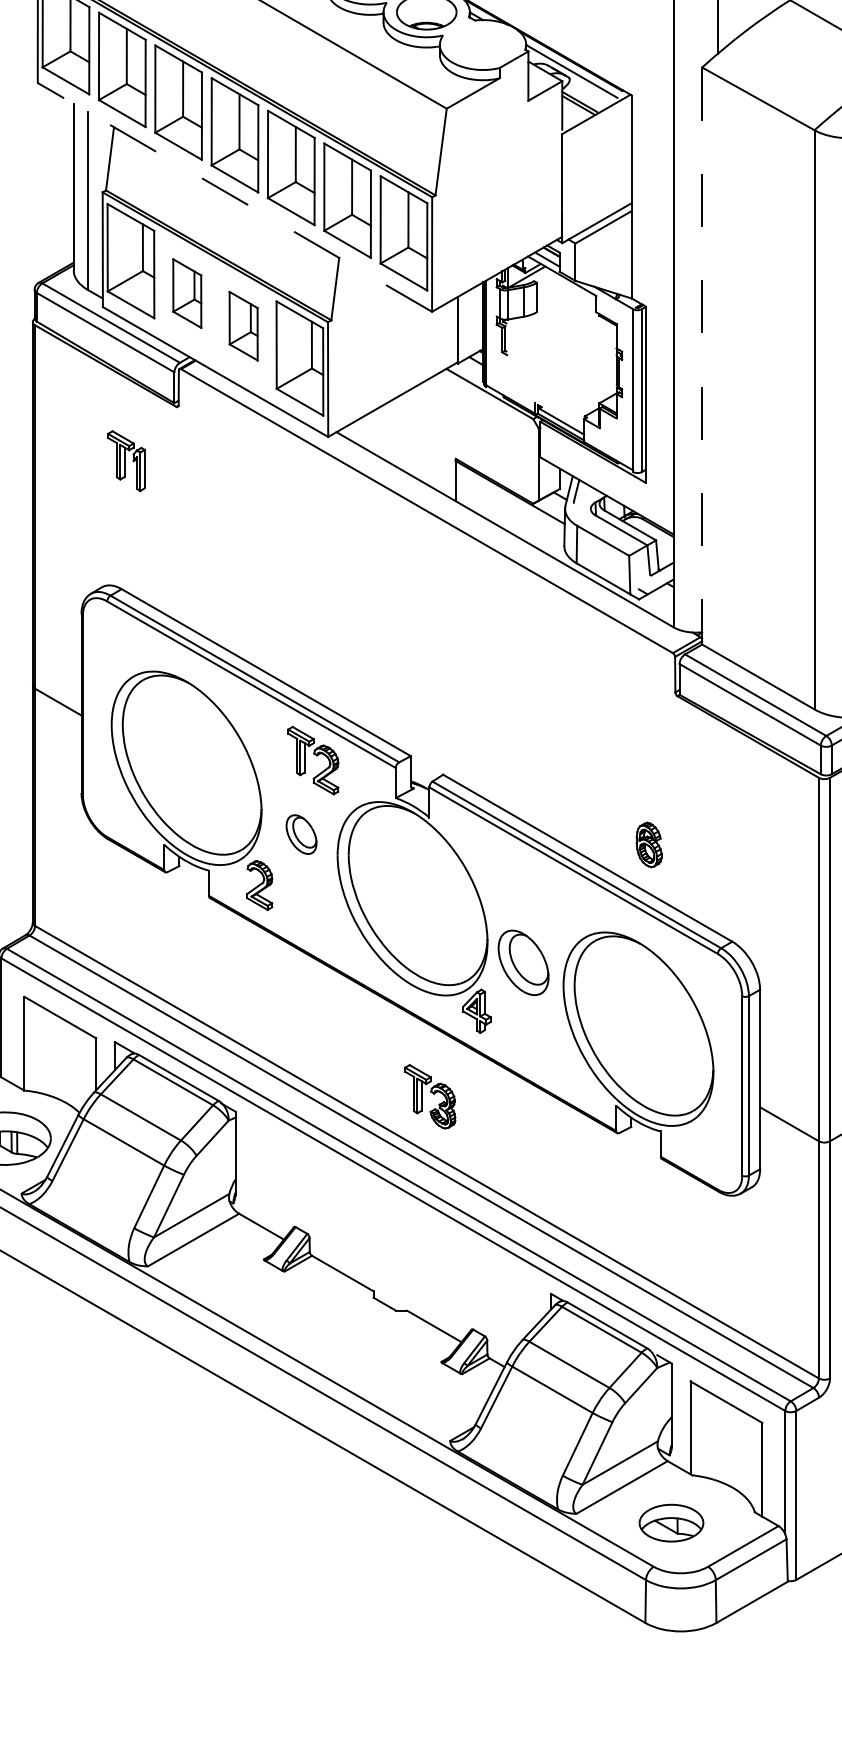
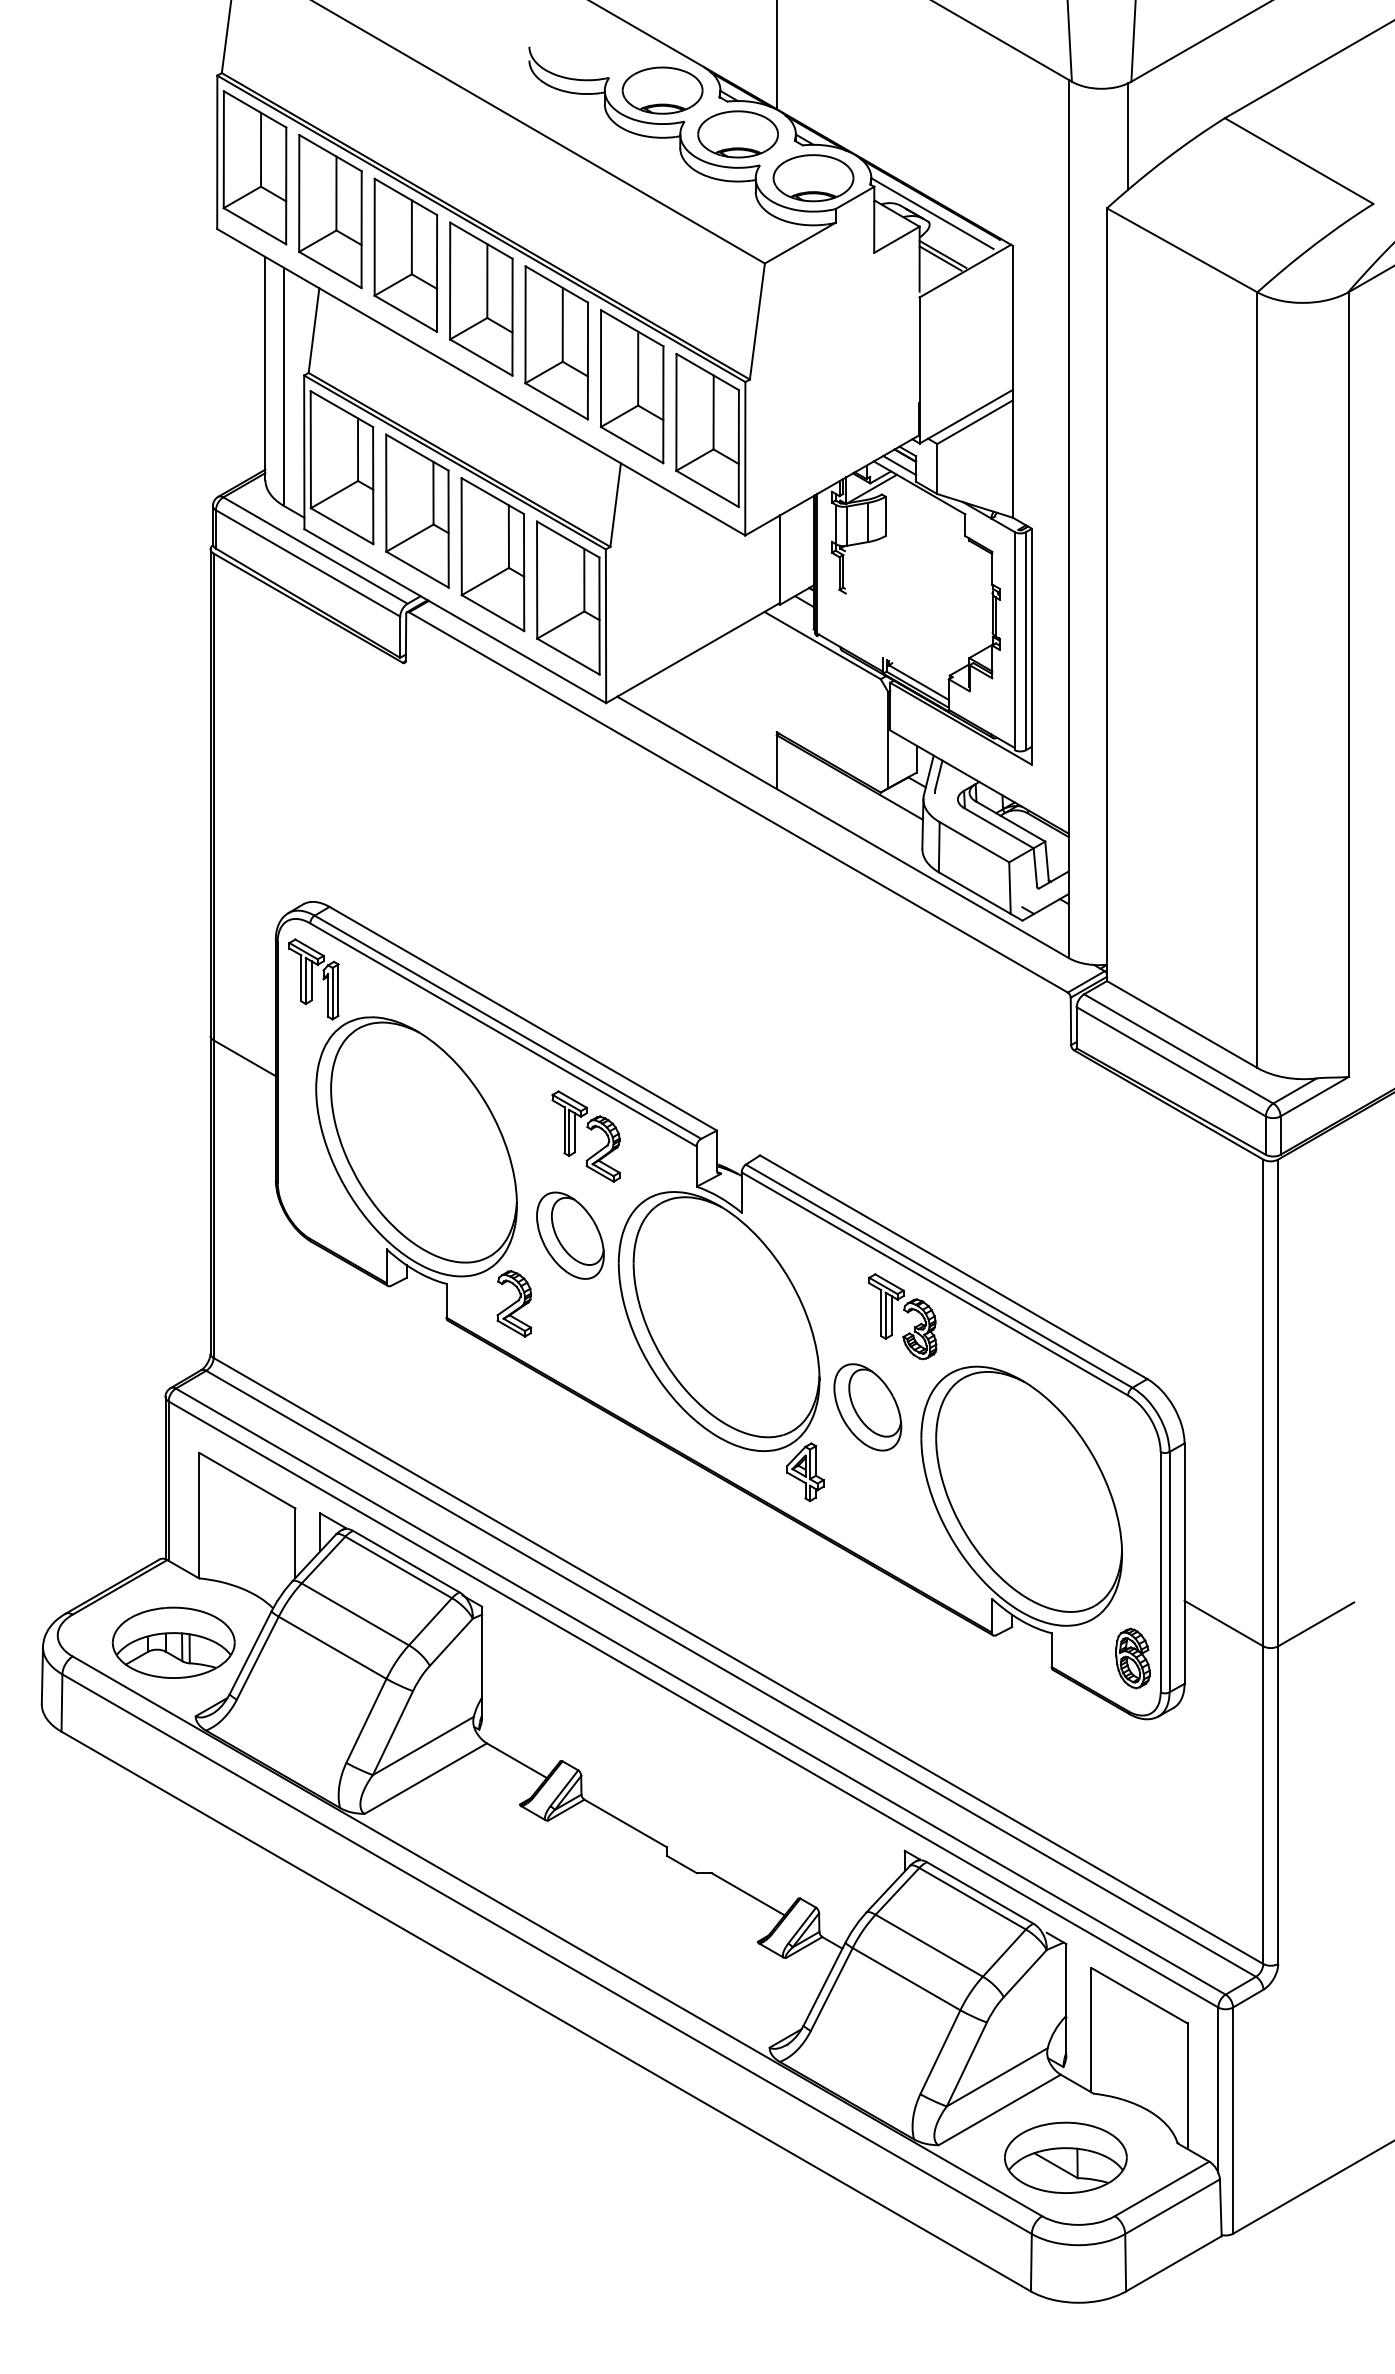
part: (483, 45) -> (813, 178), added
line: (234, 197) -> (480, 382), dashed -> solid
part: (187, 293) -> (417, 510), size x1.67
part: (243, 326) -> (492, 554), size x1.67
line: (702, 356) -> (1107, 595), dashed -> solid
part: (126, 461) -> (313, 979), moved
part: (301, 834) -> (570, 1235), size x1.67
part: (648, 844) -> (1132, 1658), moved
part: (430, 1096) -> (902, 1316), moved
part: (671, 1522) -> (1065, 2157), size x1.43

